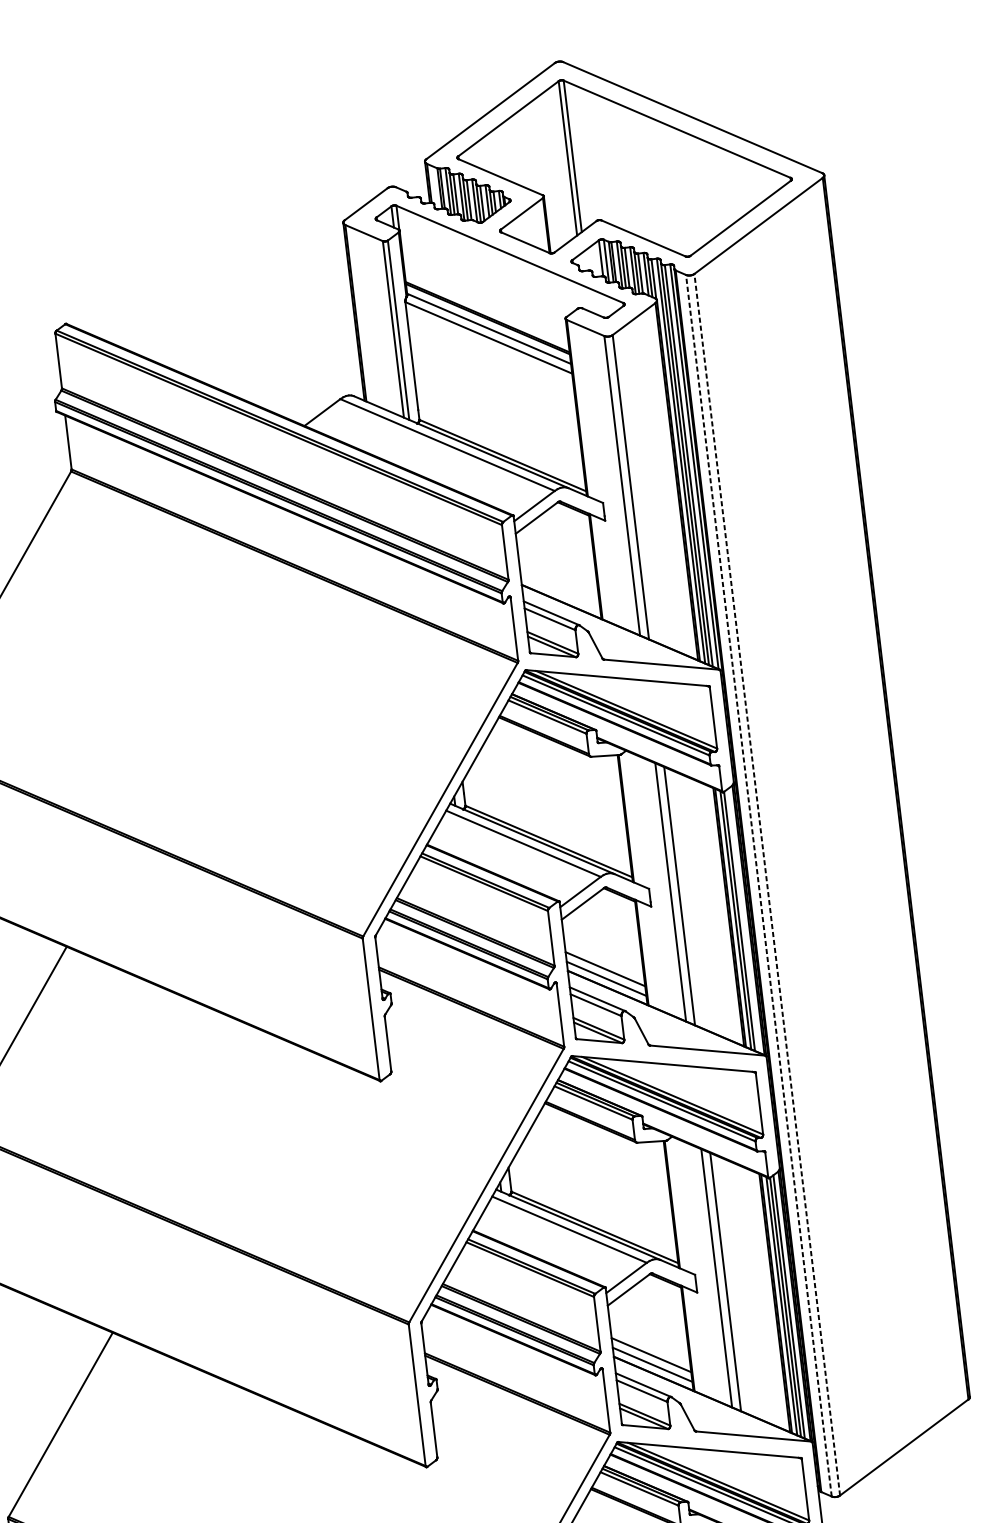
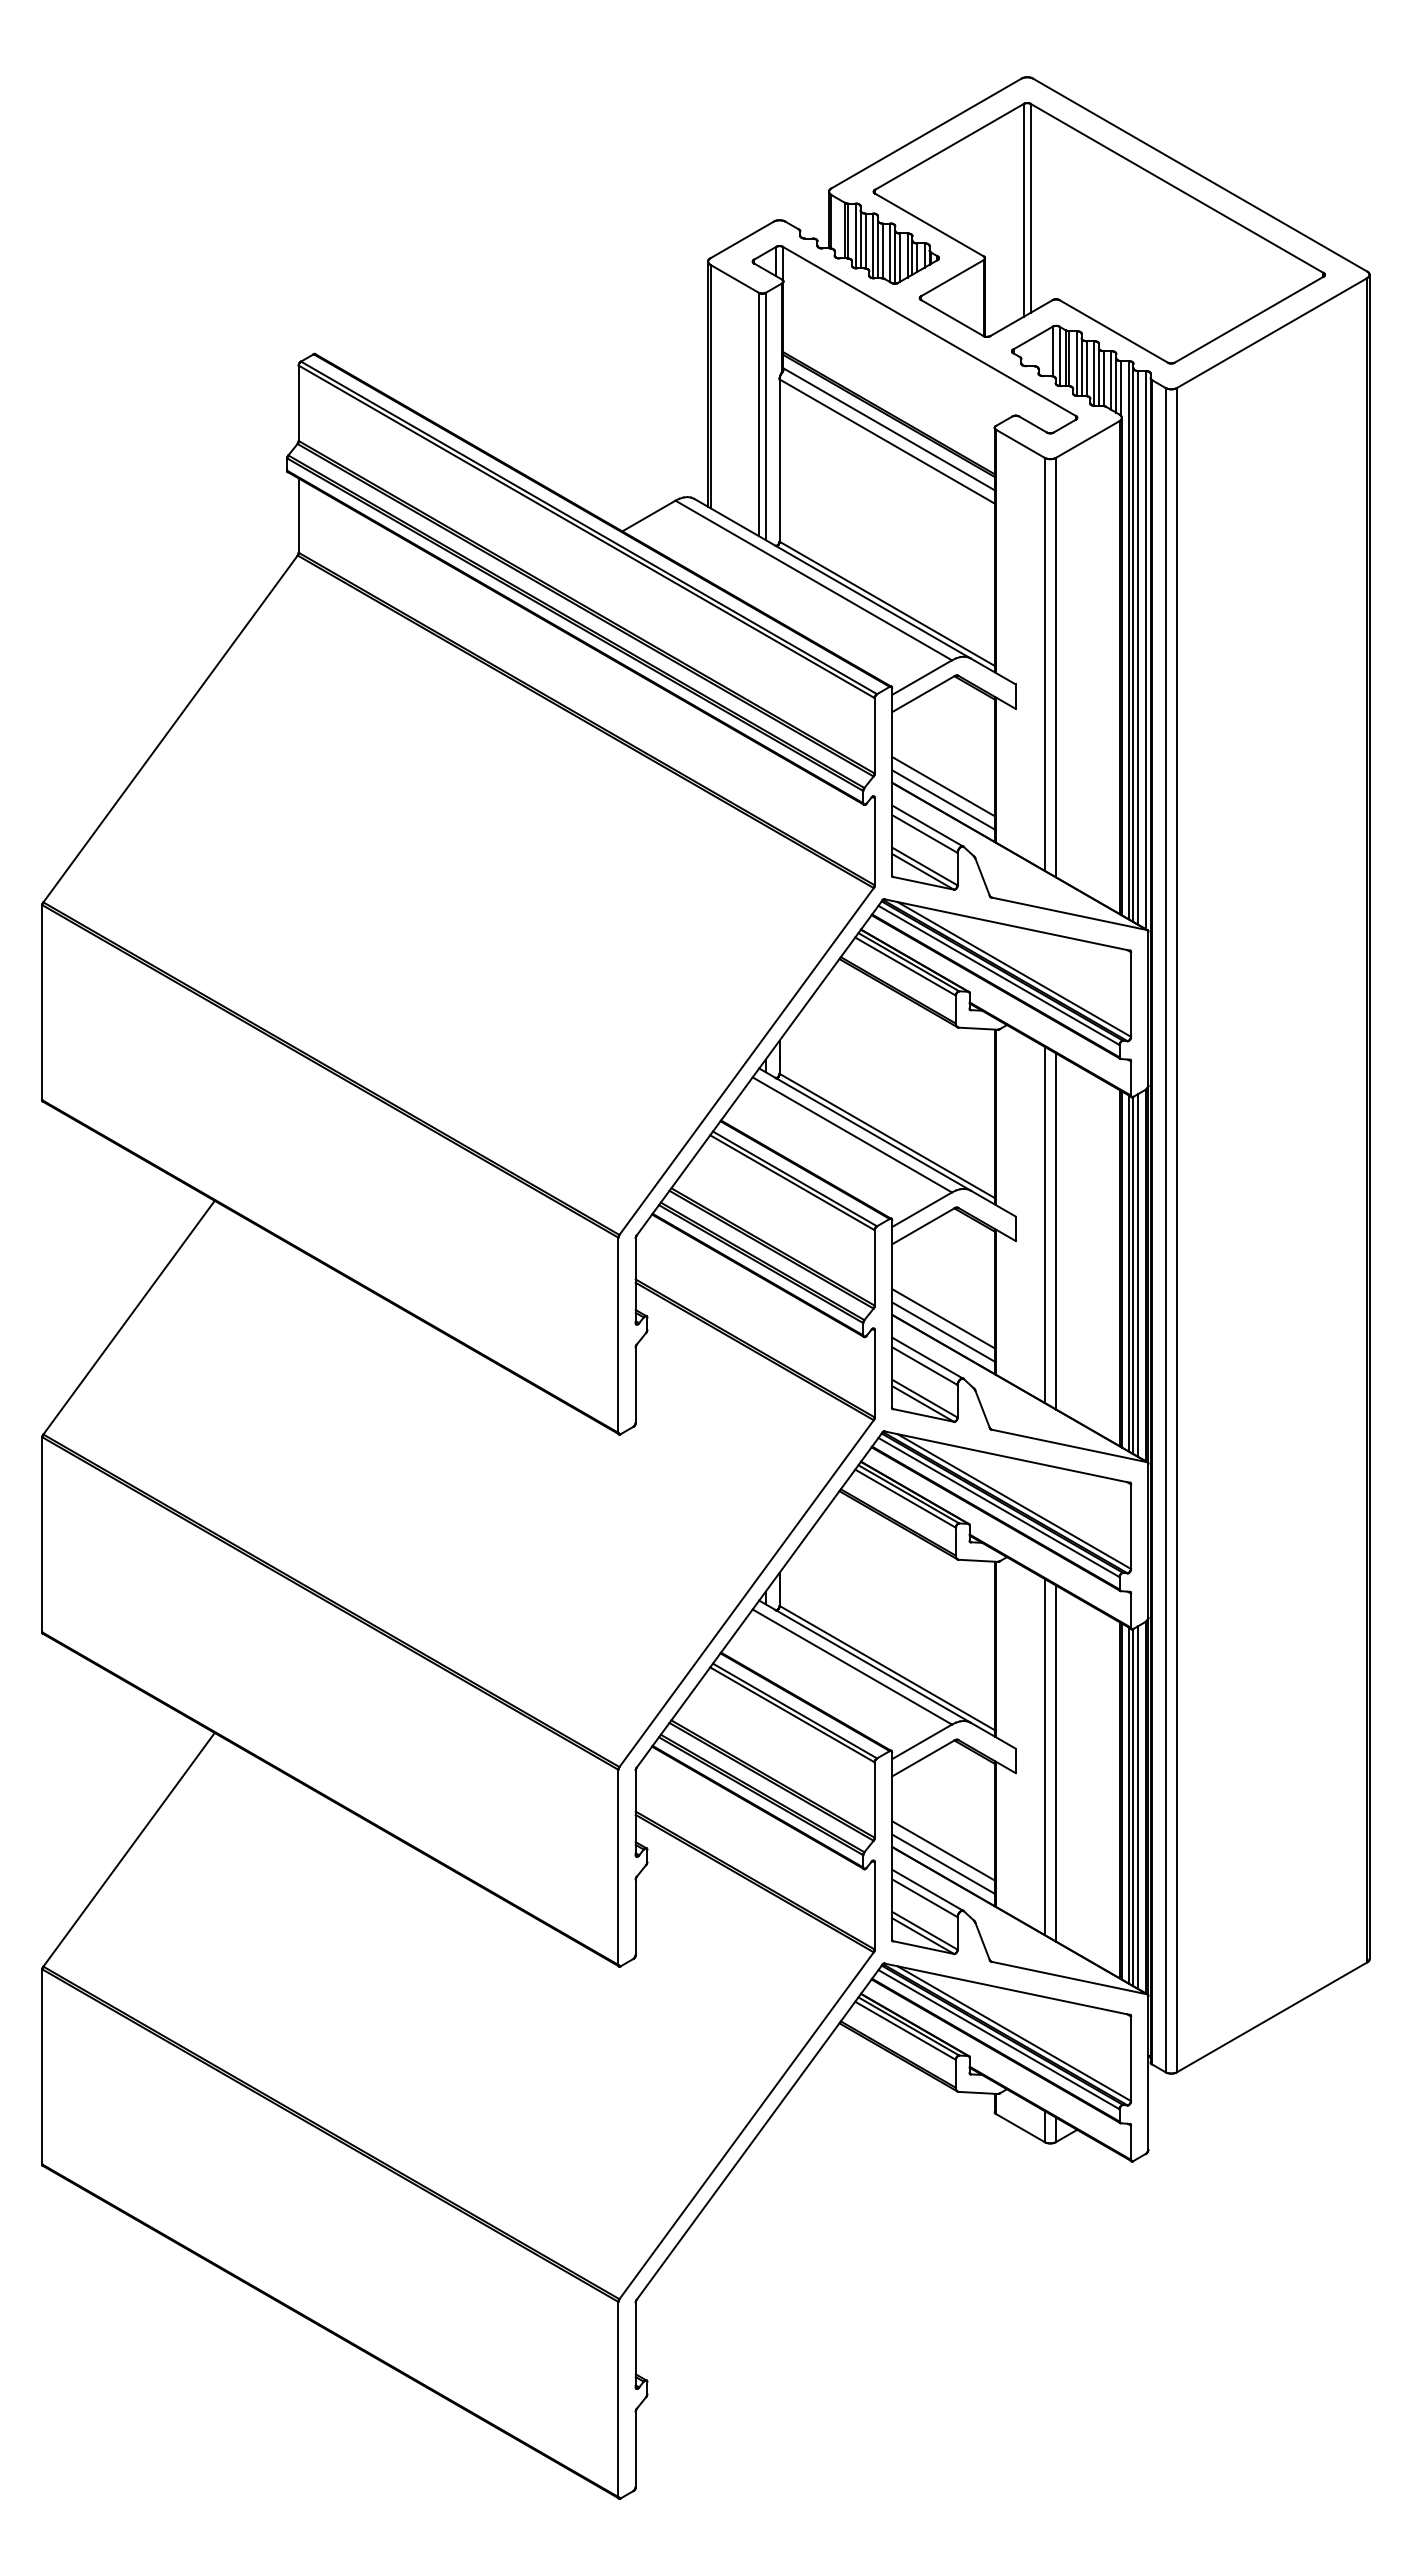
line: (559, 583) -> (943, 786), added
line: (560, 592) -> (943, 799), added
line: (767, 884) -> (1177, 1229), dashed -> solid
line: (758, 885) -> (1165, 1229), dashed -> solid
line: (743, 921) -> (1138, 1275), added

